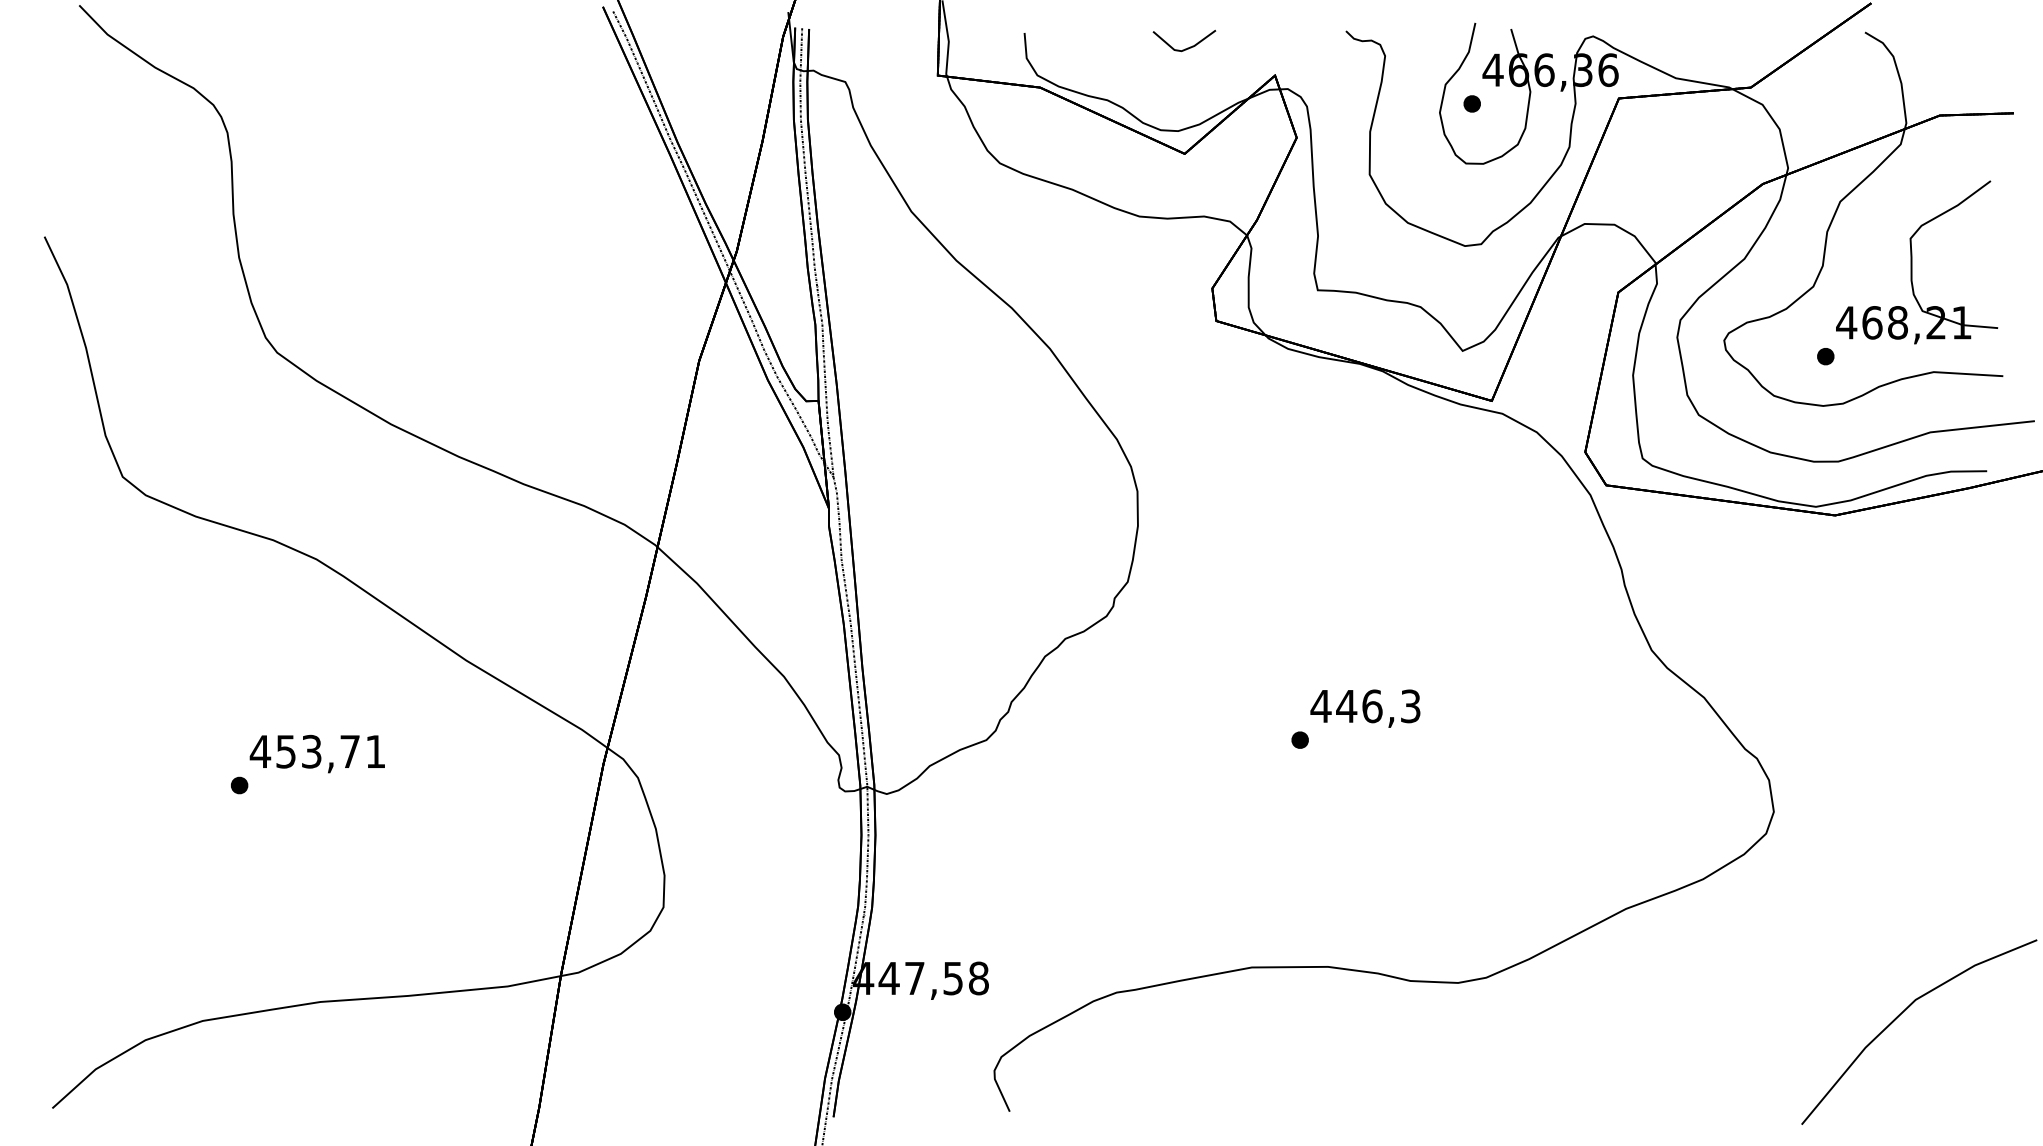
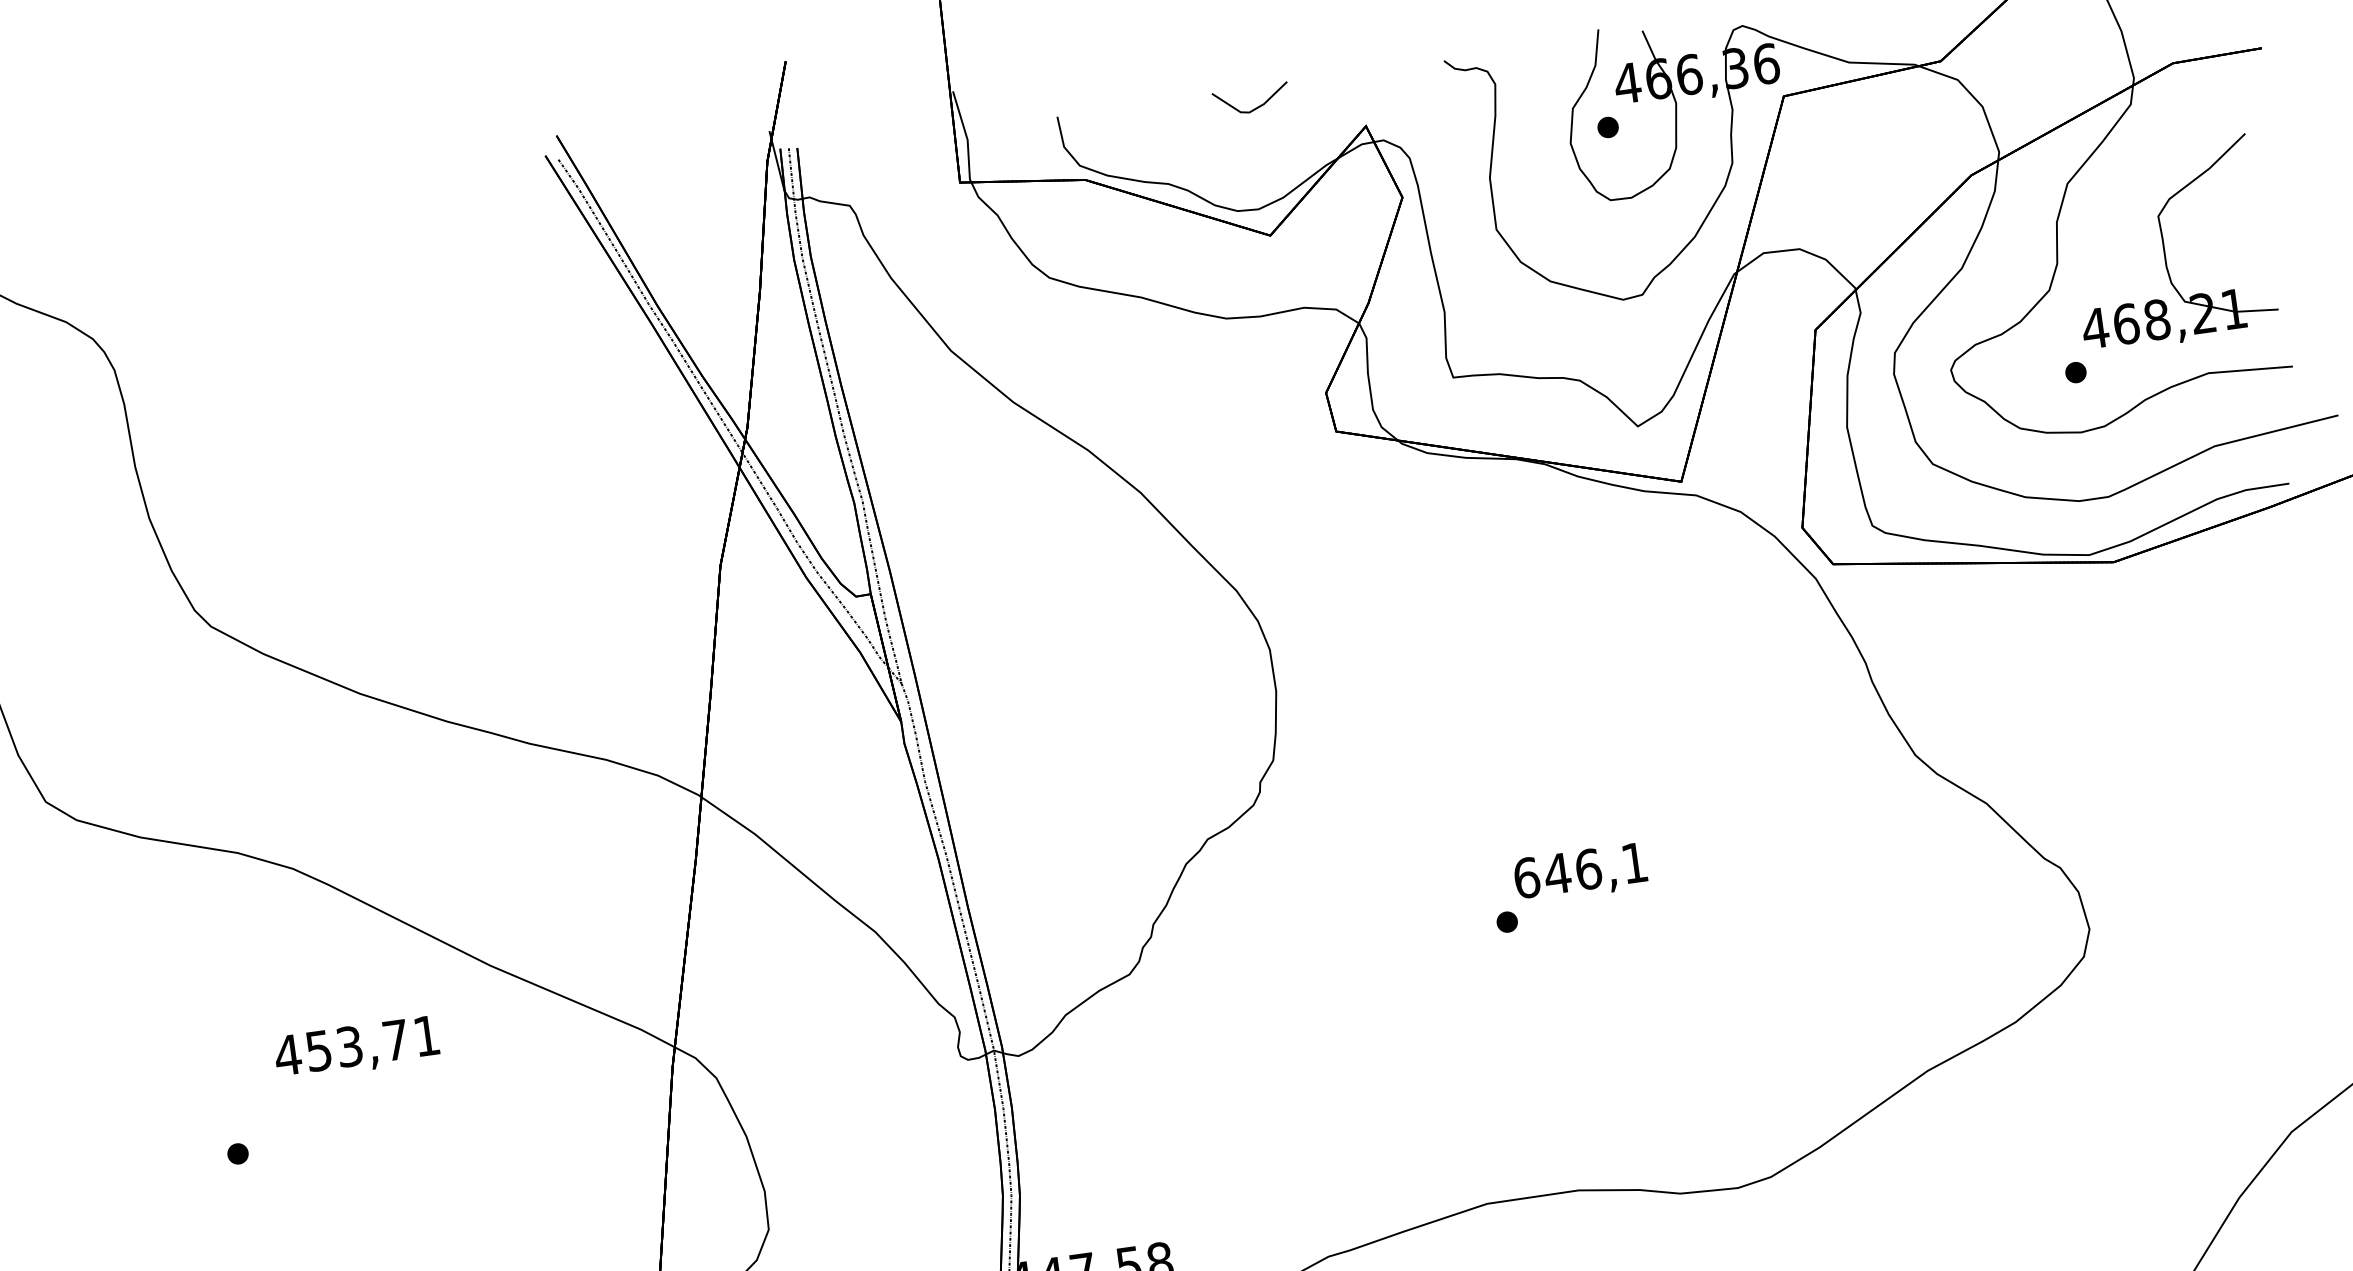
text: (1365, 706) -> (1580, 870), 446,3 -> 646,1
text: (316, 753) -> (355, 1047), moved

